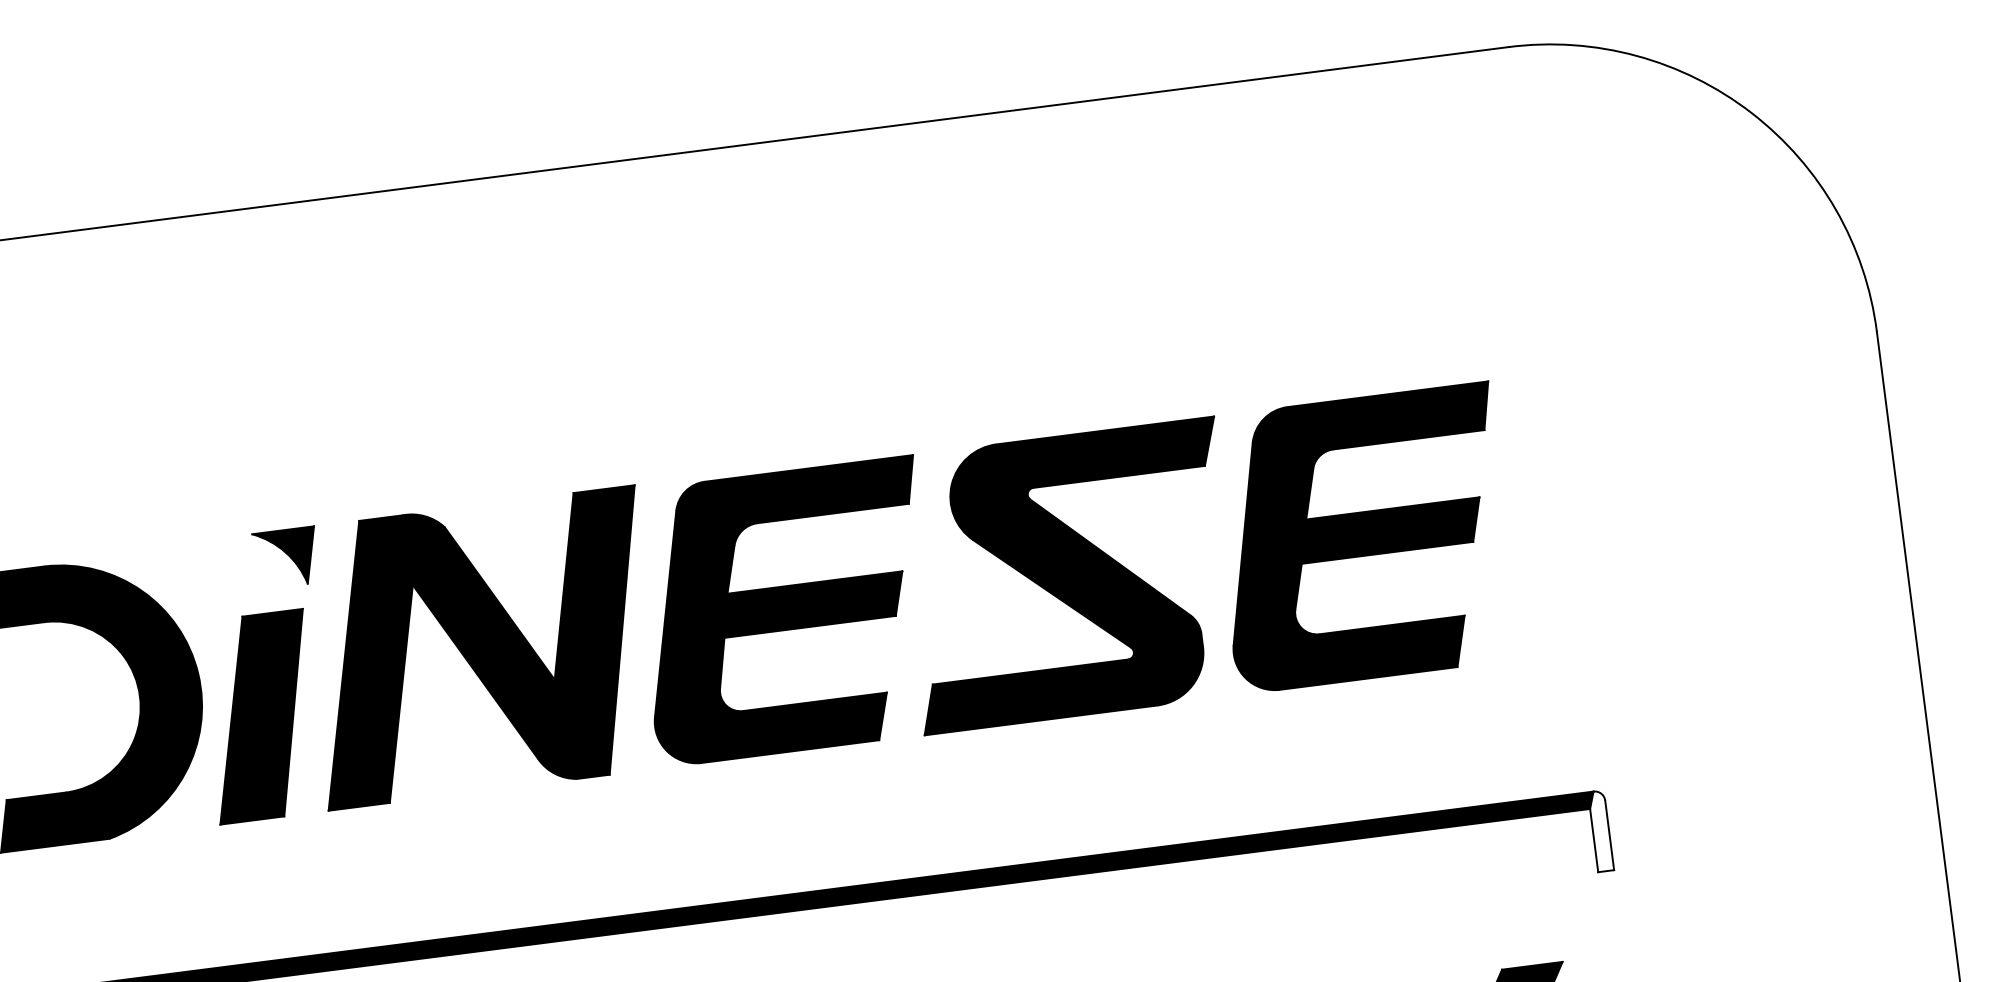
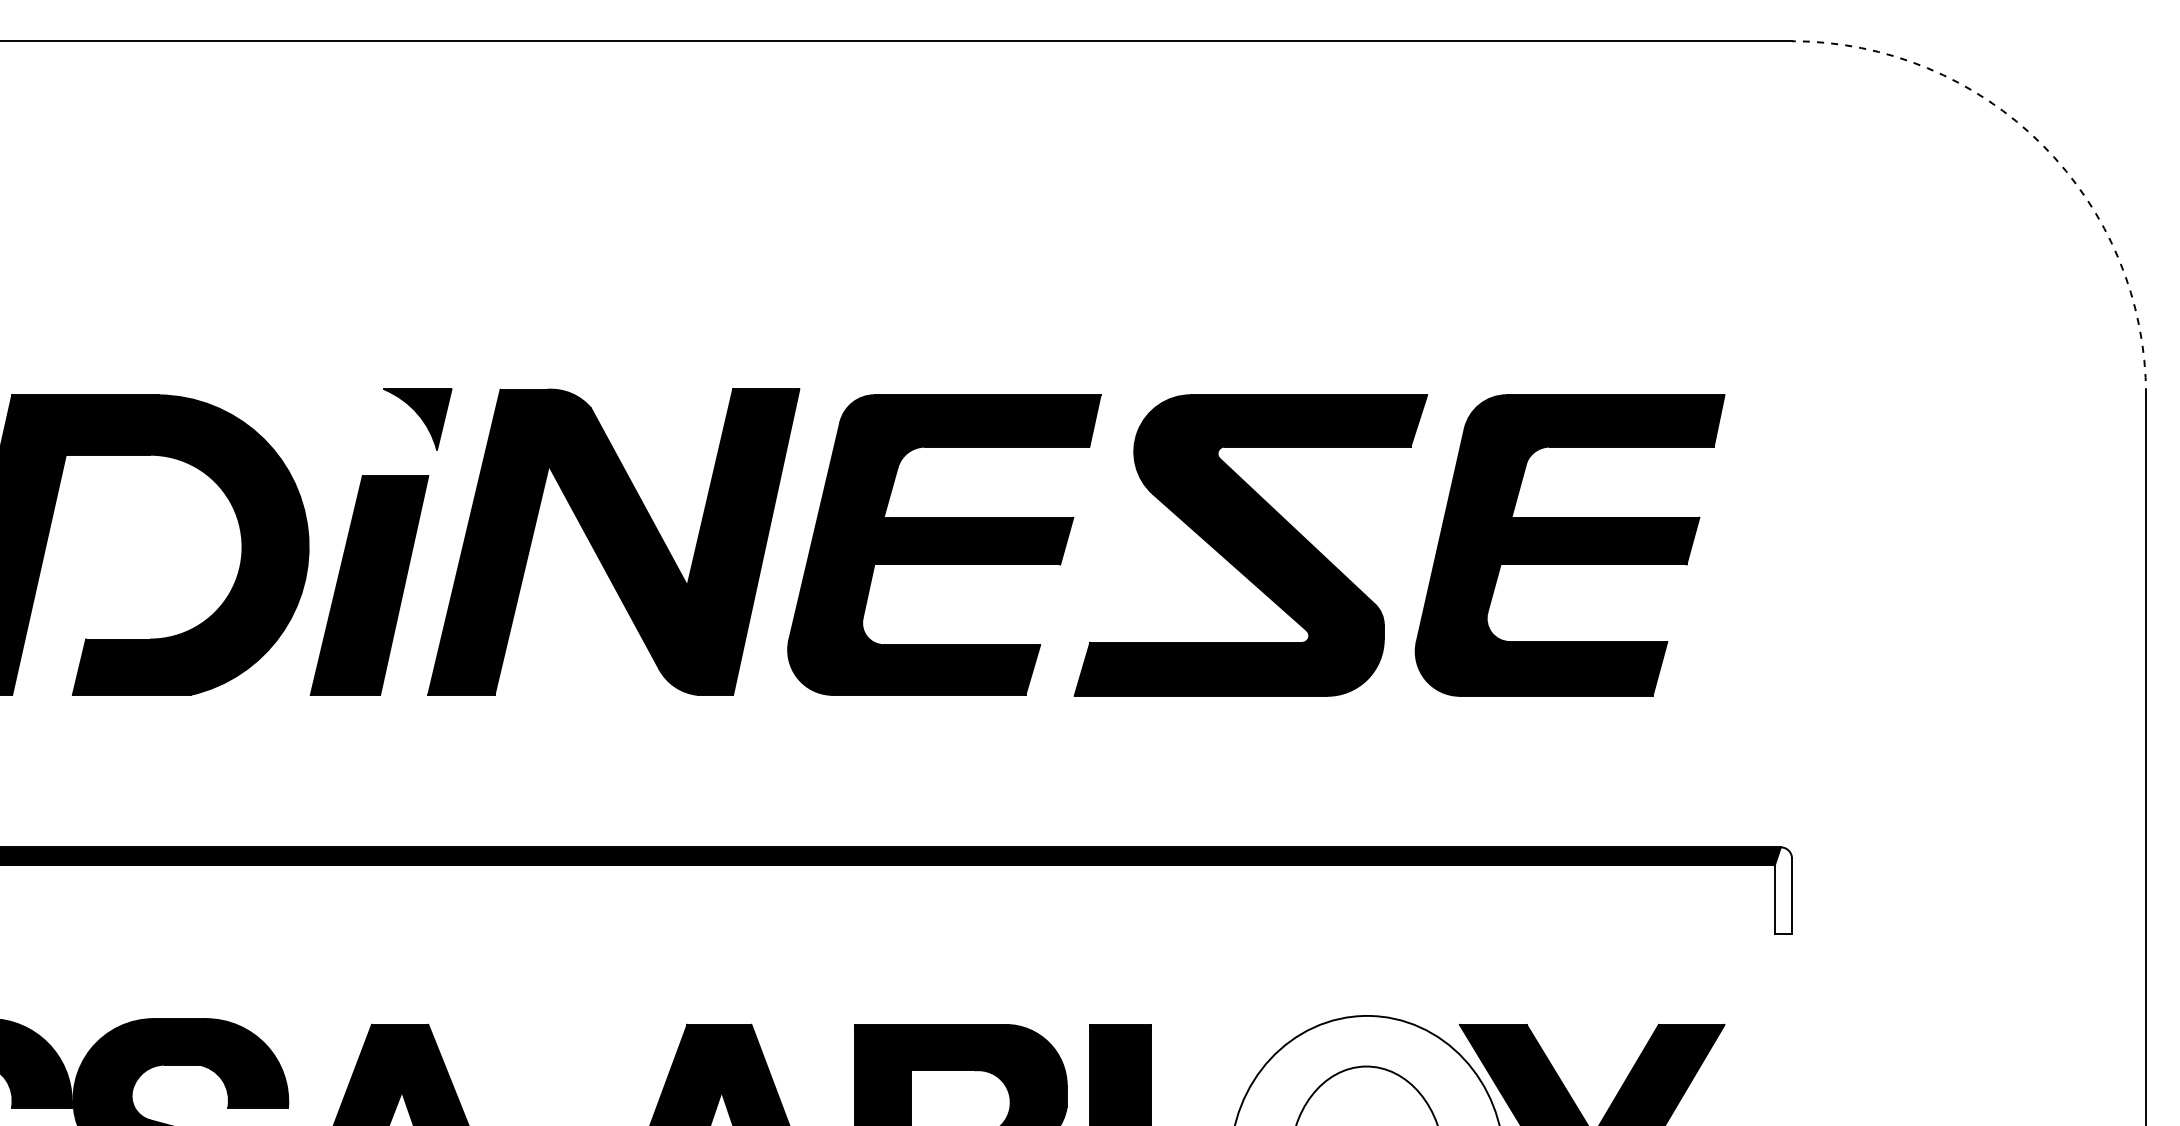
arc: (1751, 112) -> (2042, 144), solid -> dashed

